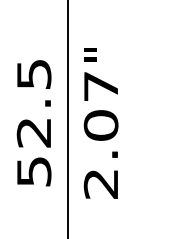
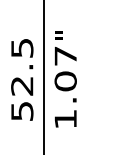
text: (100, 184) -> (65, 119), 2.07 -> 1.07

